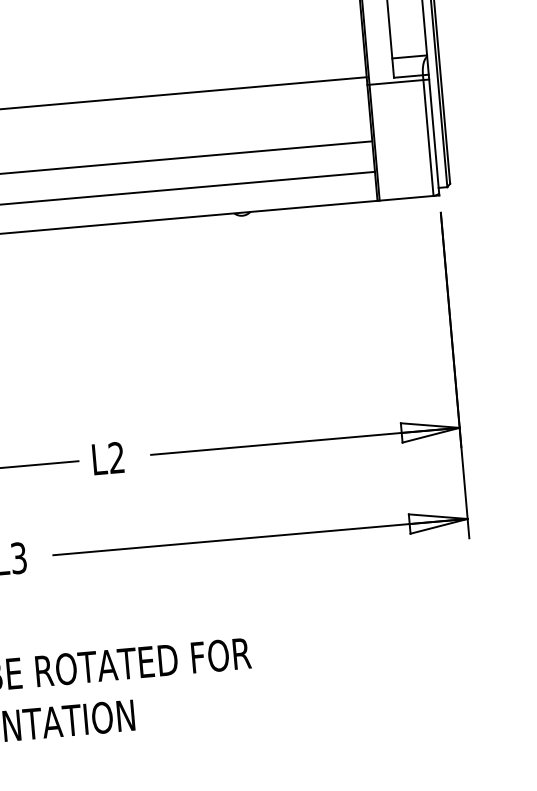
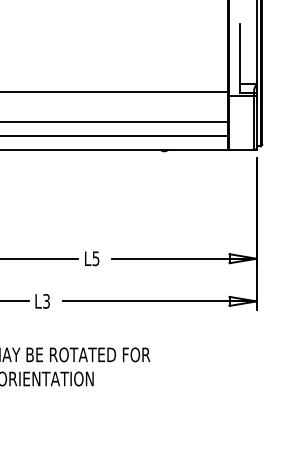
text: (115, 457) -> (95, 258), L2 -> L5

